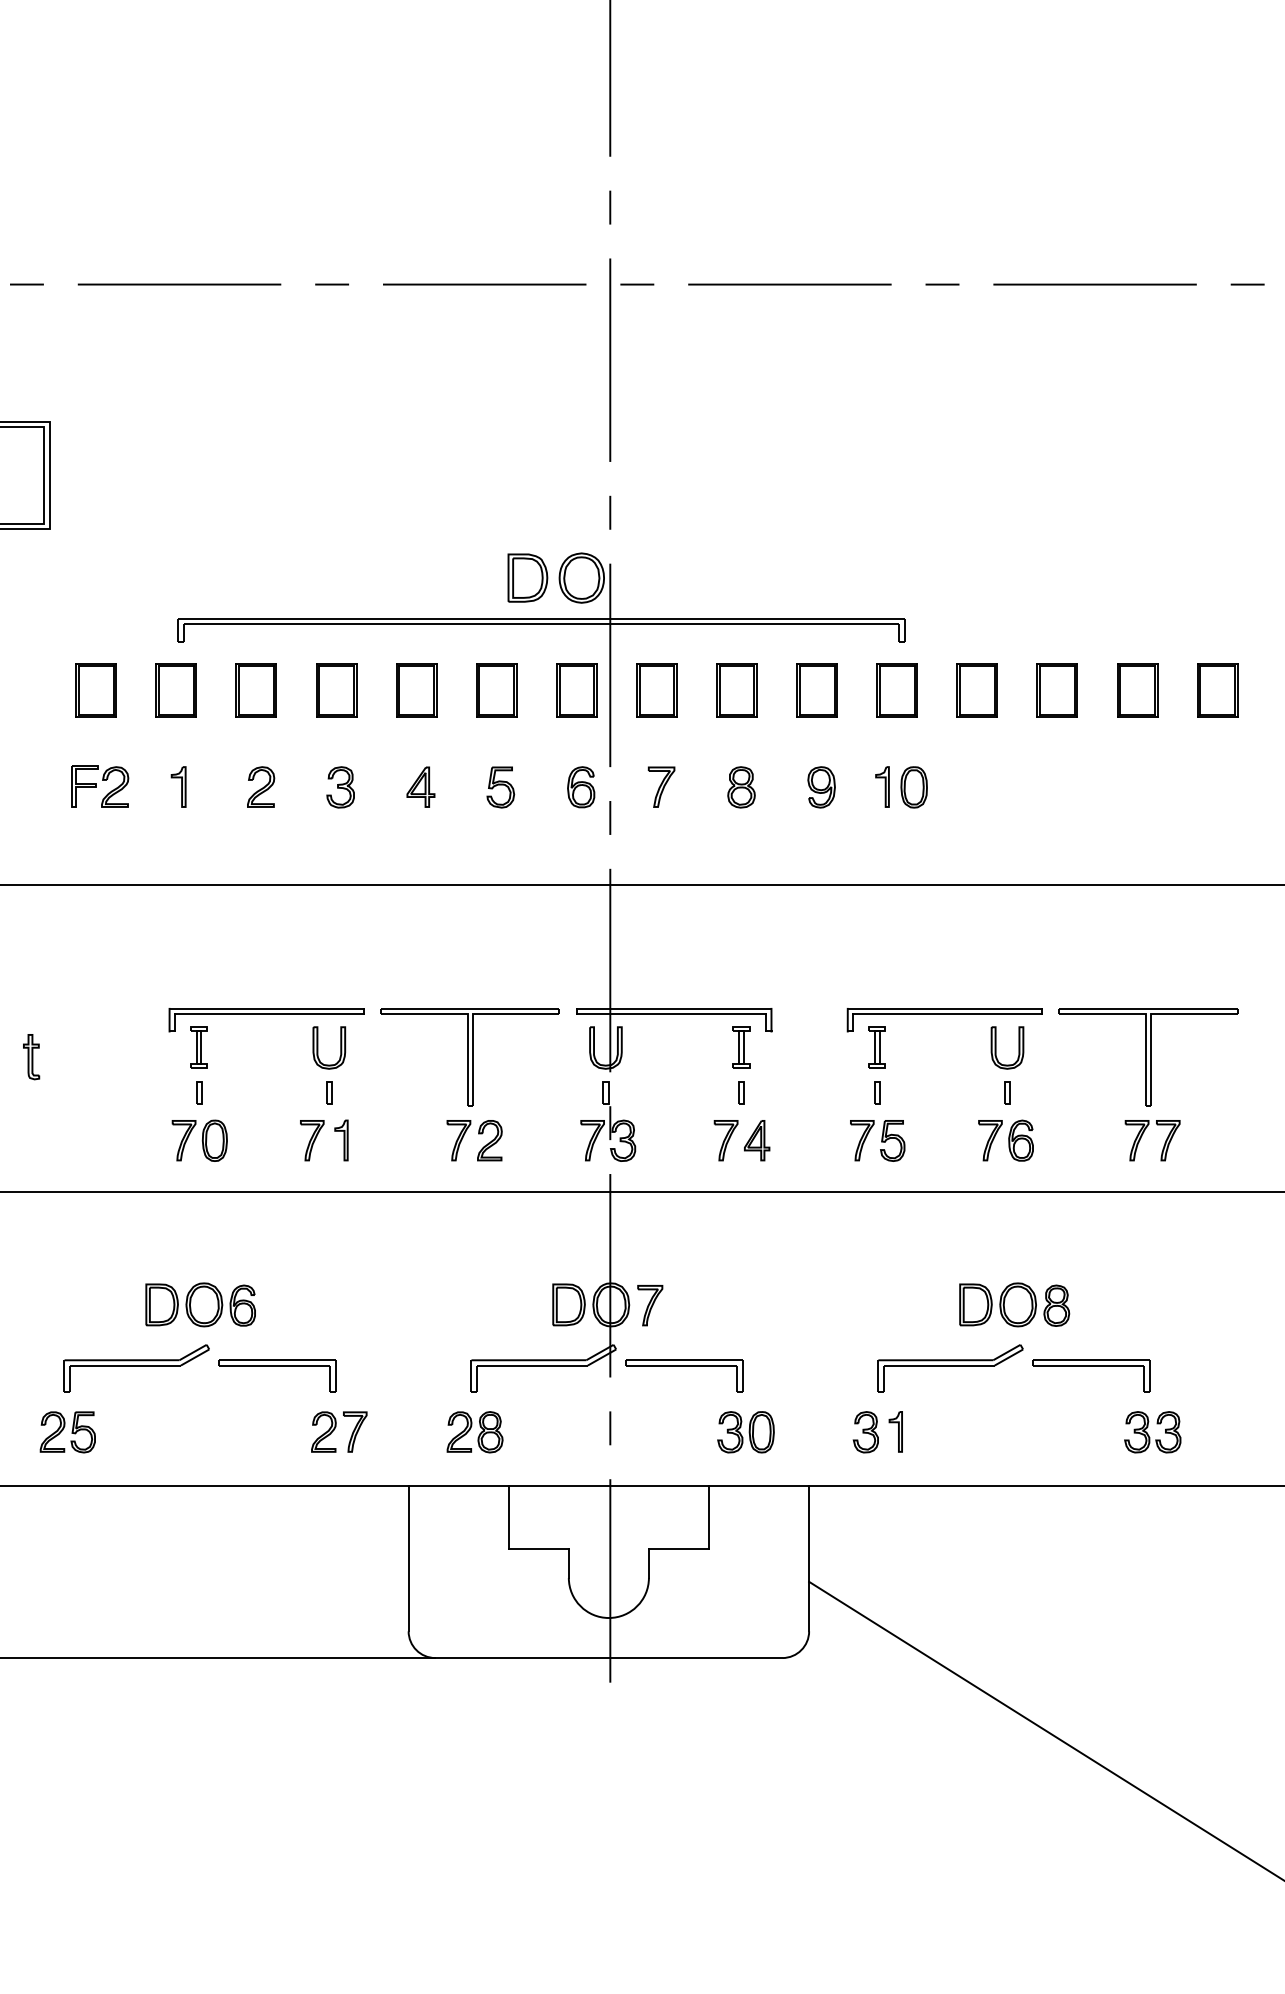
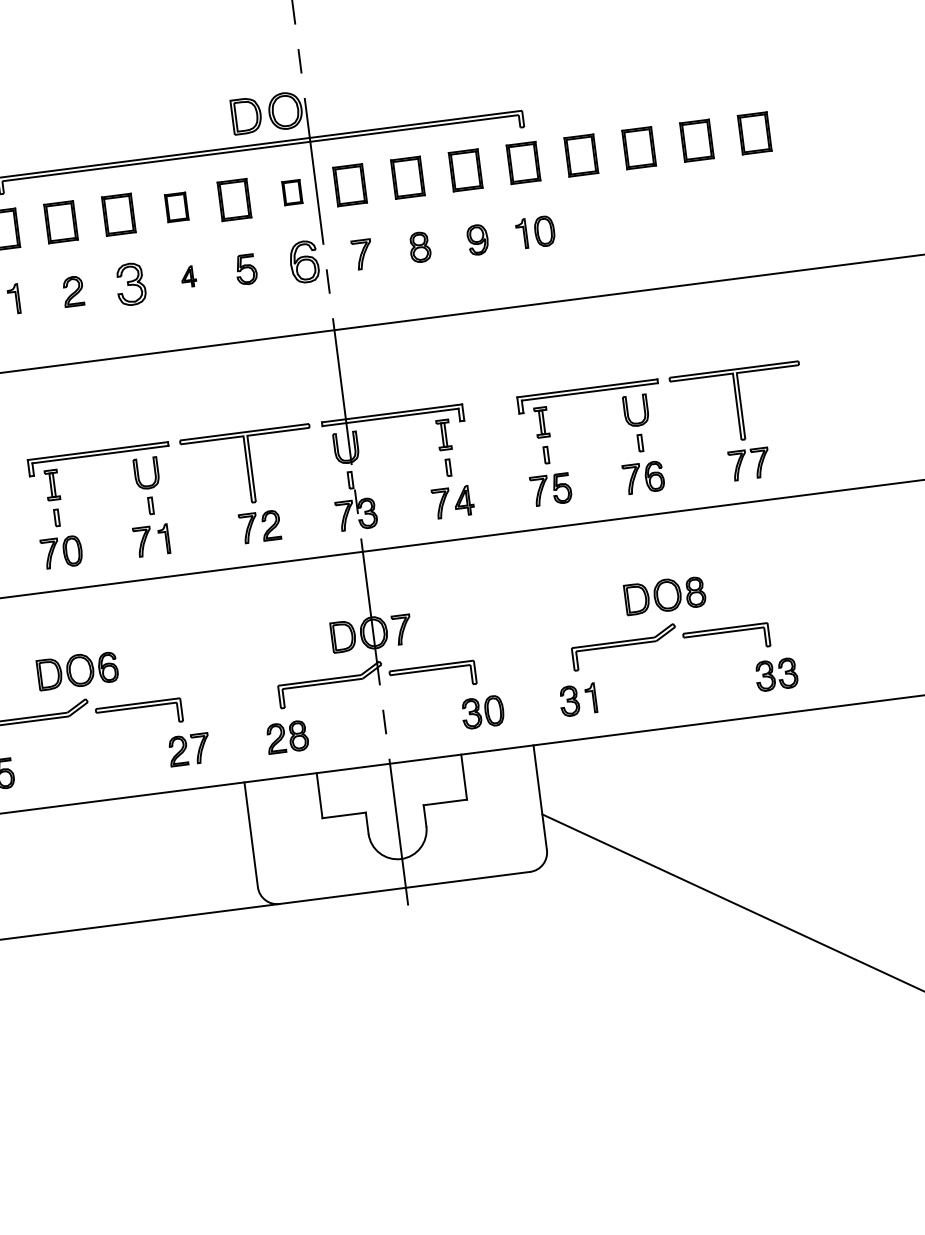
part: (416, 690) -> (176, 207), size x0.7
part: (576, 690) -> (292, 192), size x0.6
part: (420, 786) -> (188, 276), size x0.7
part: (340, 787) -> (130, 284), size x1.4
part: (581, 787) -> (304, 262), size x1.4

